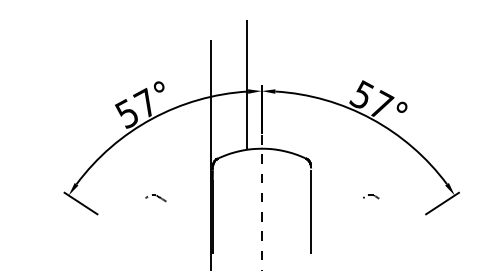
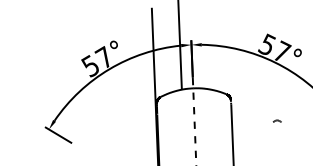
part: (371, 196) -> (277, 121), size x0.7
part: (155, 198) -> (114, 129), removed

